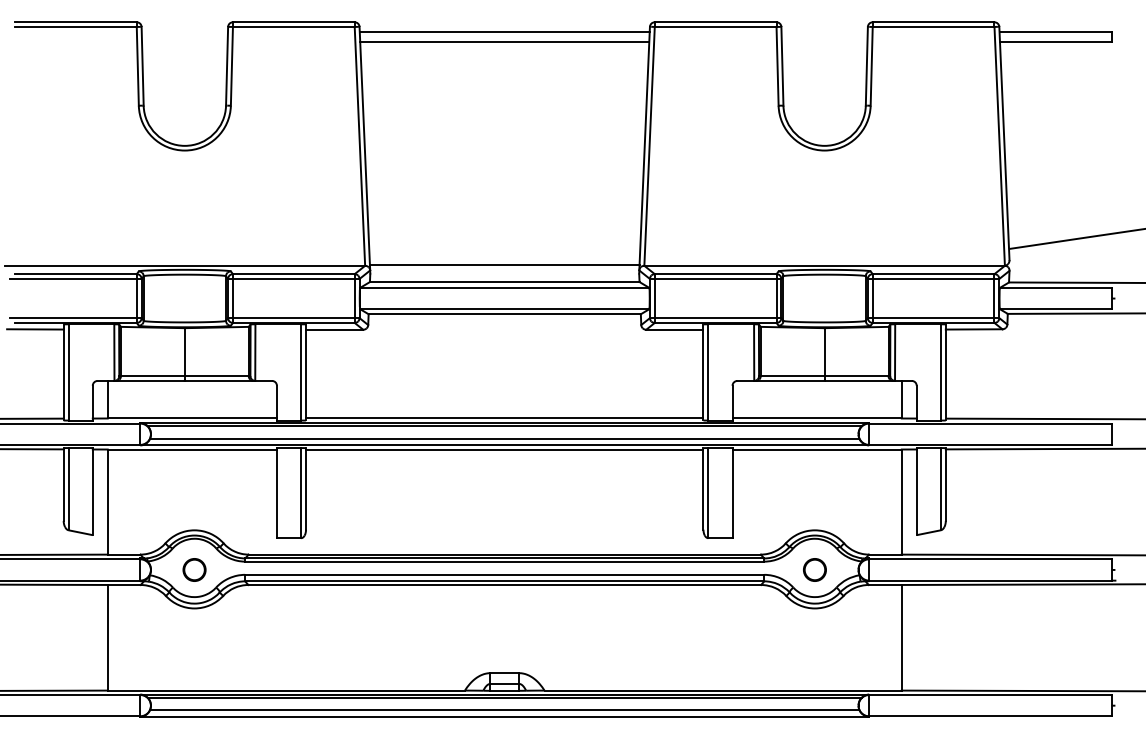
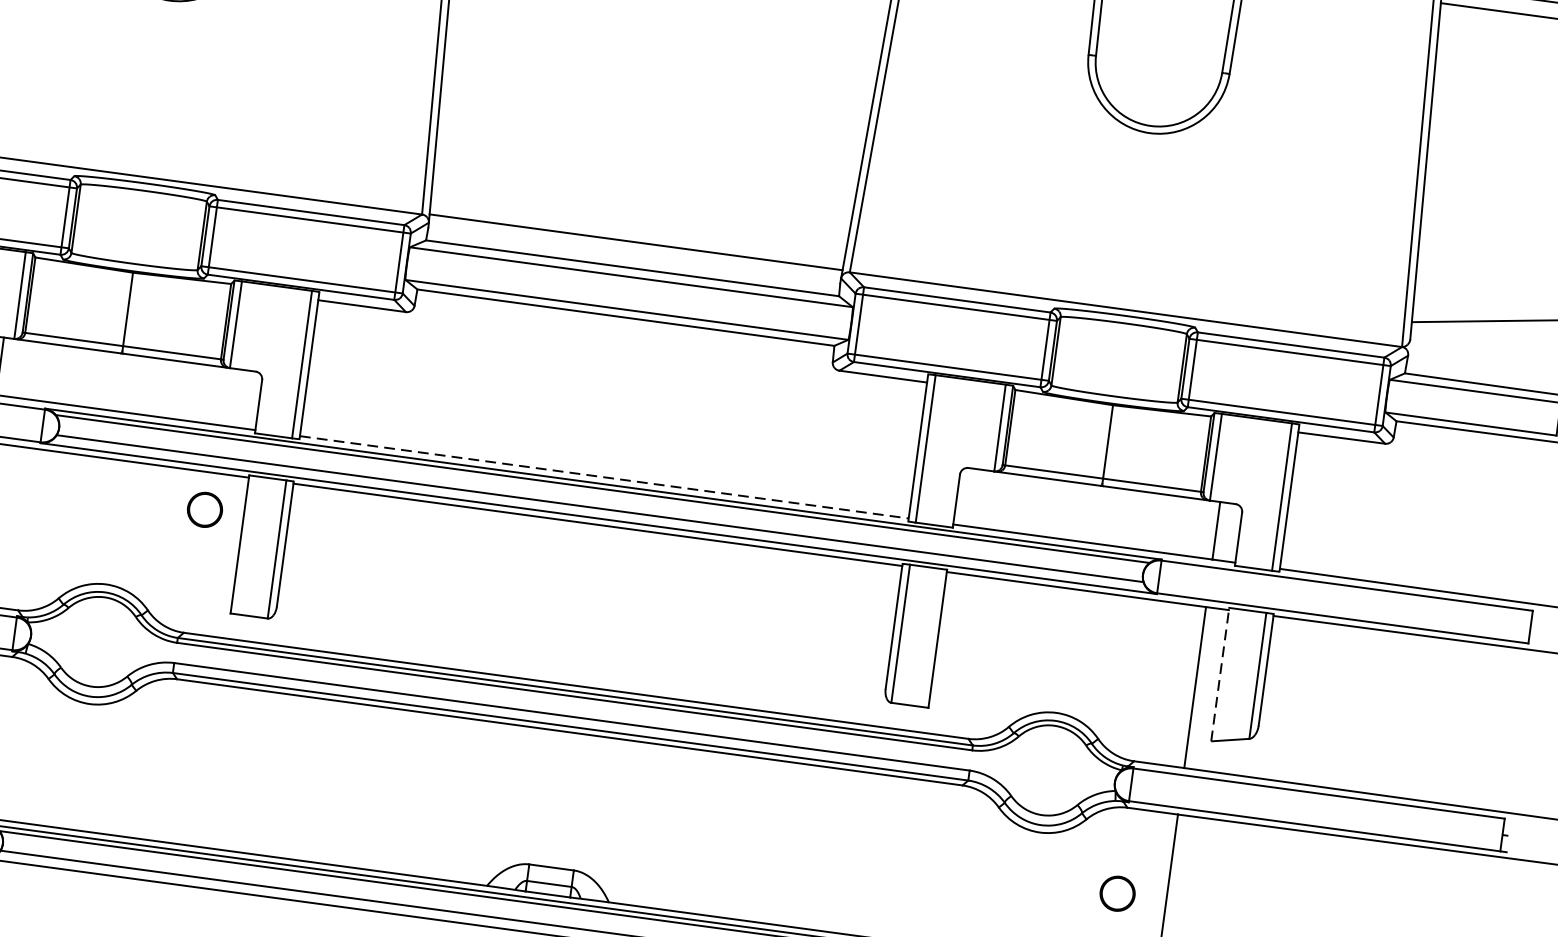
line: (504, 418) -> (603, 477), solid -> dashed
line: (916, 491) -> (1219, 674), solid -> dashed
circle: (194, 569) -> (205, 509), moved
circle: (814, 569) -> (1117, 892), moved

